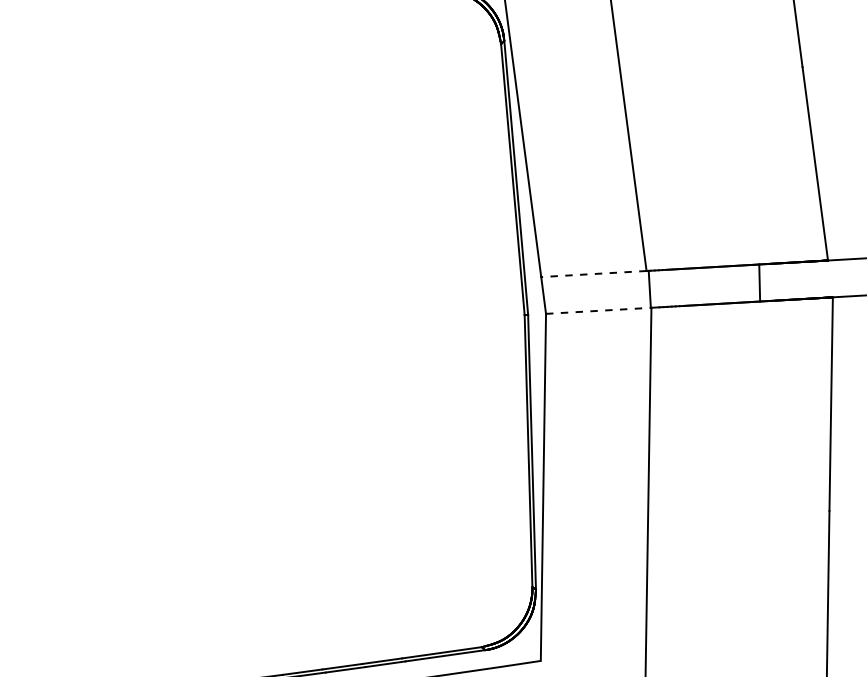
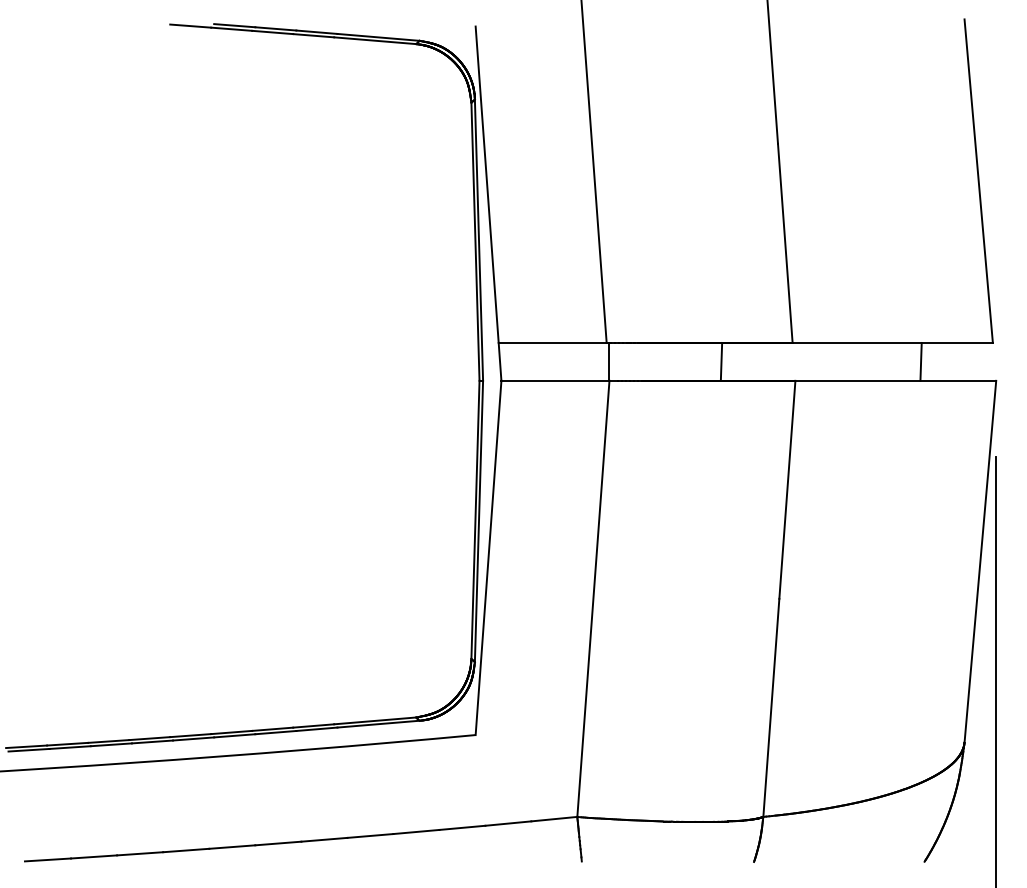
line: (593, 273) -> (552, 342), dashed -> solid
line: (598, 310) -> (555, 380), dashed -> solid

